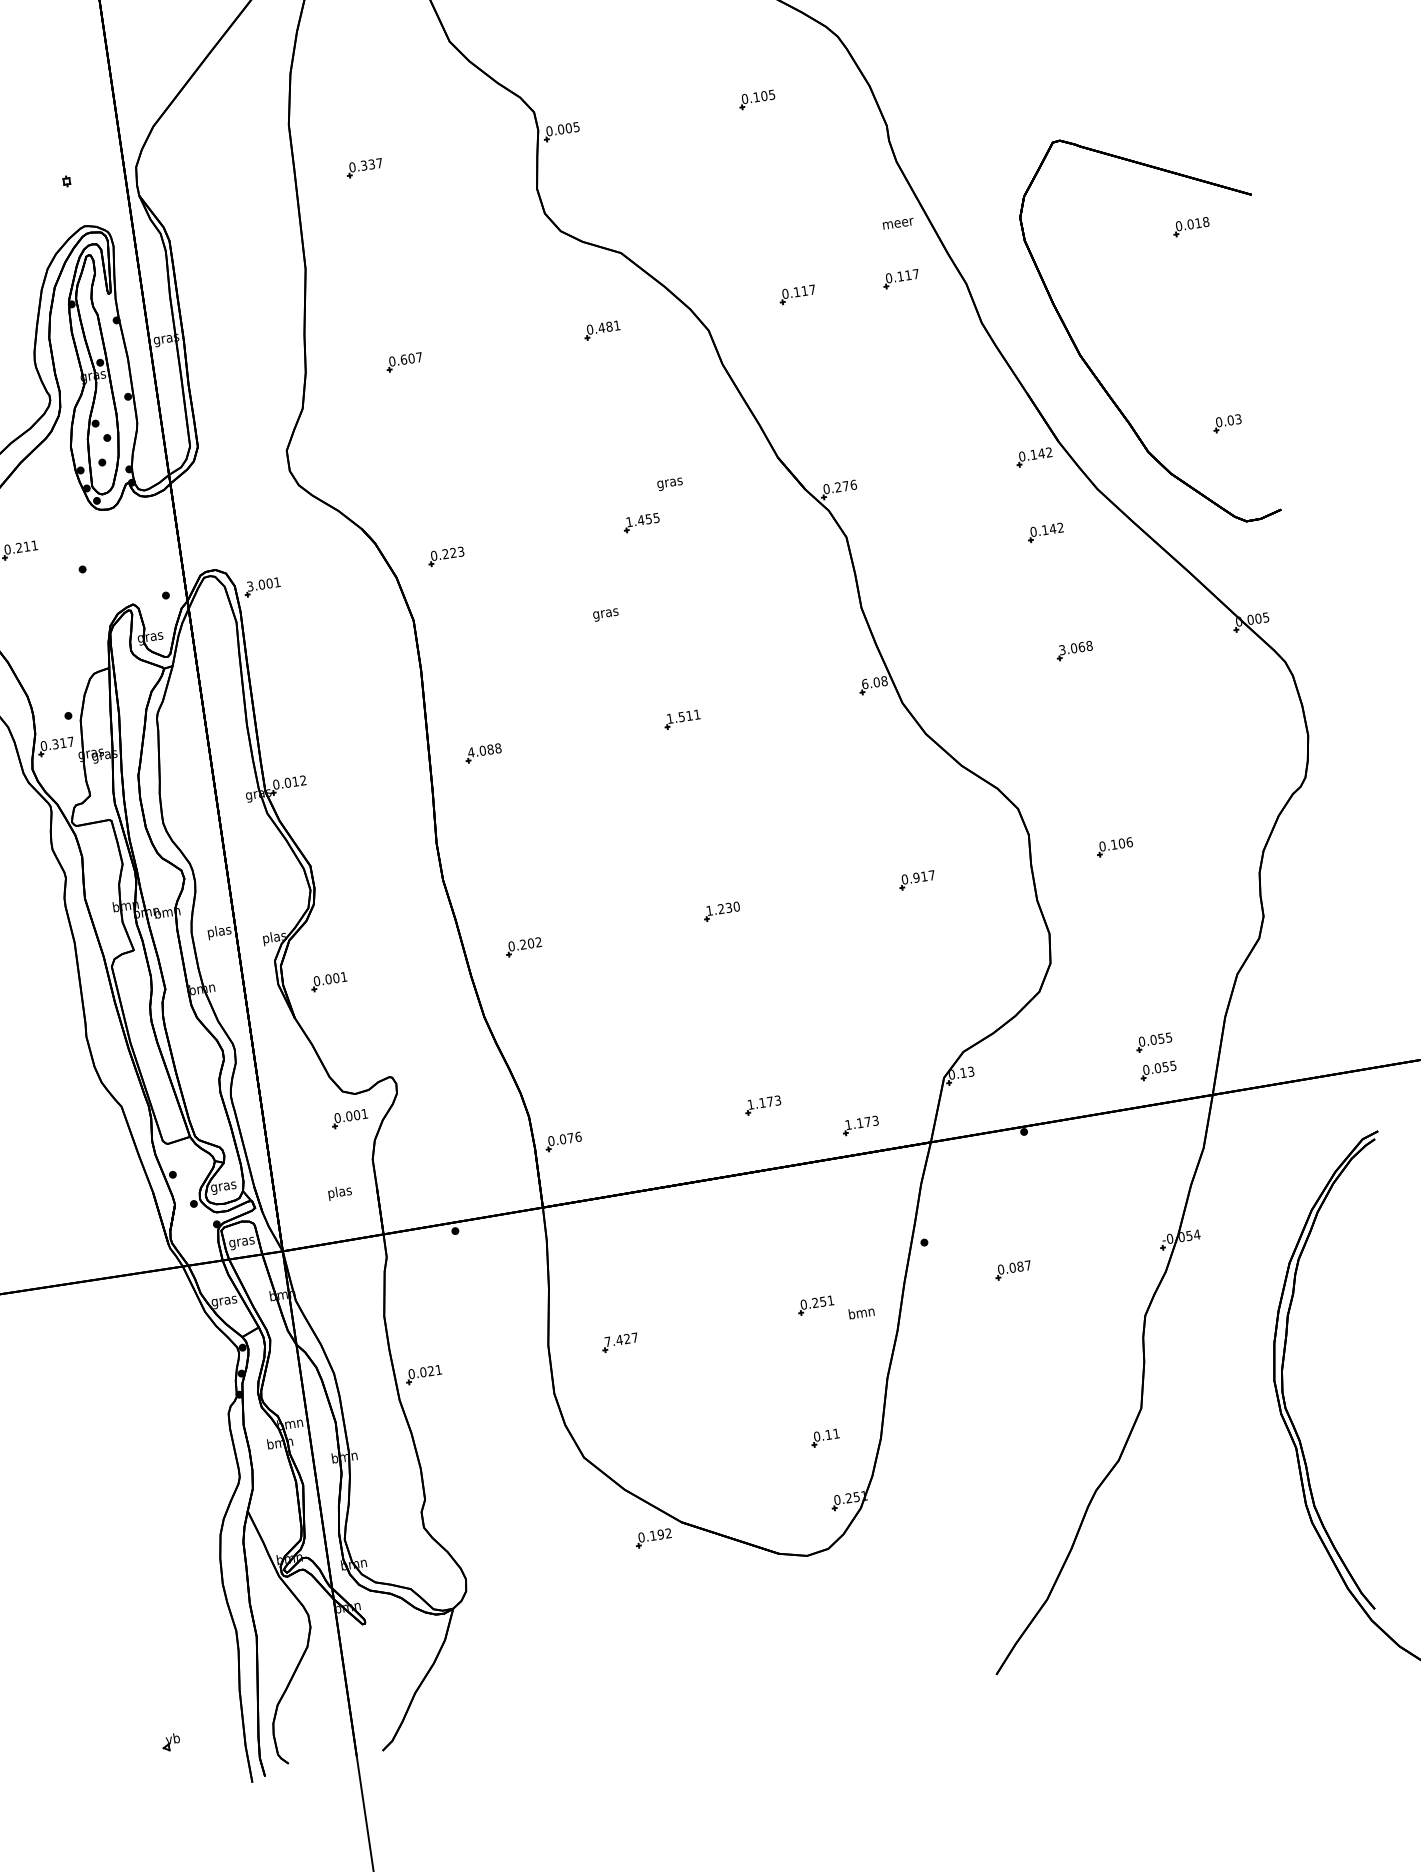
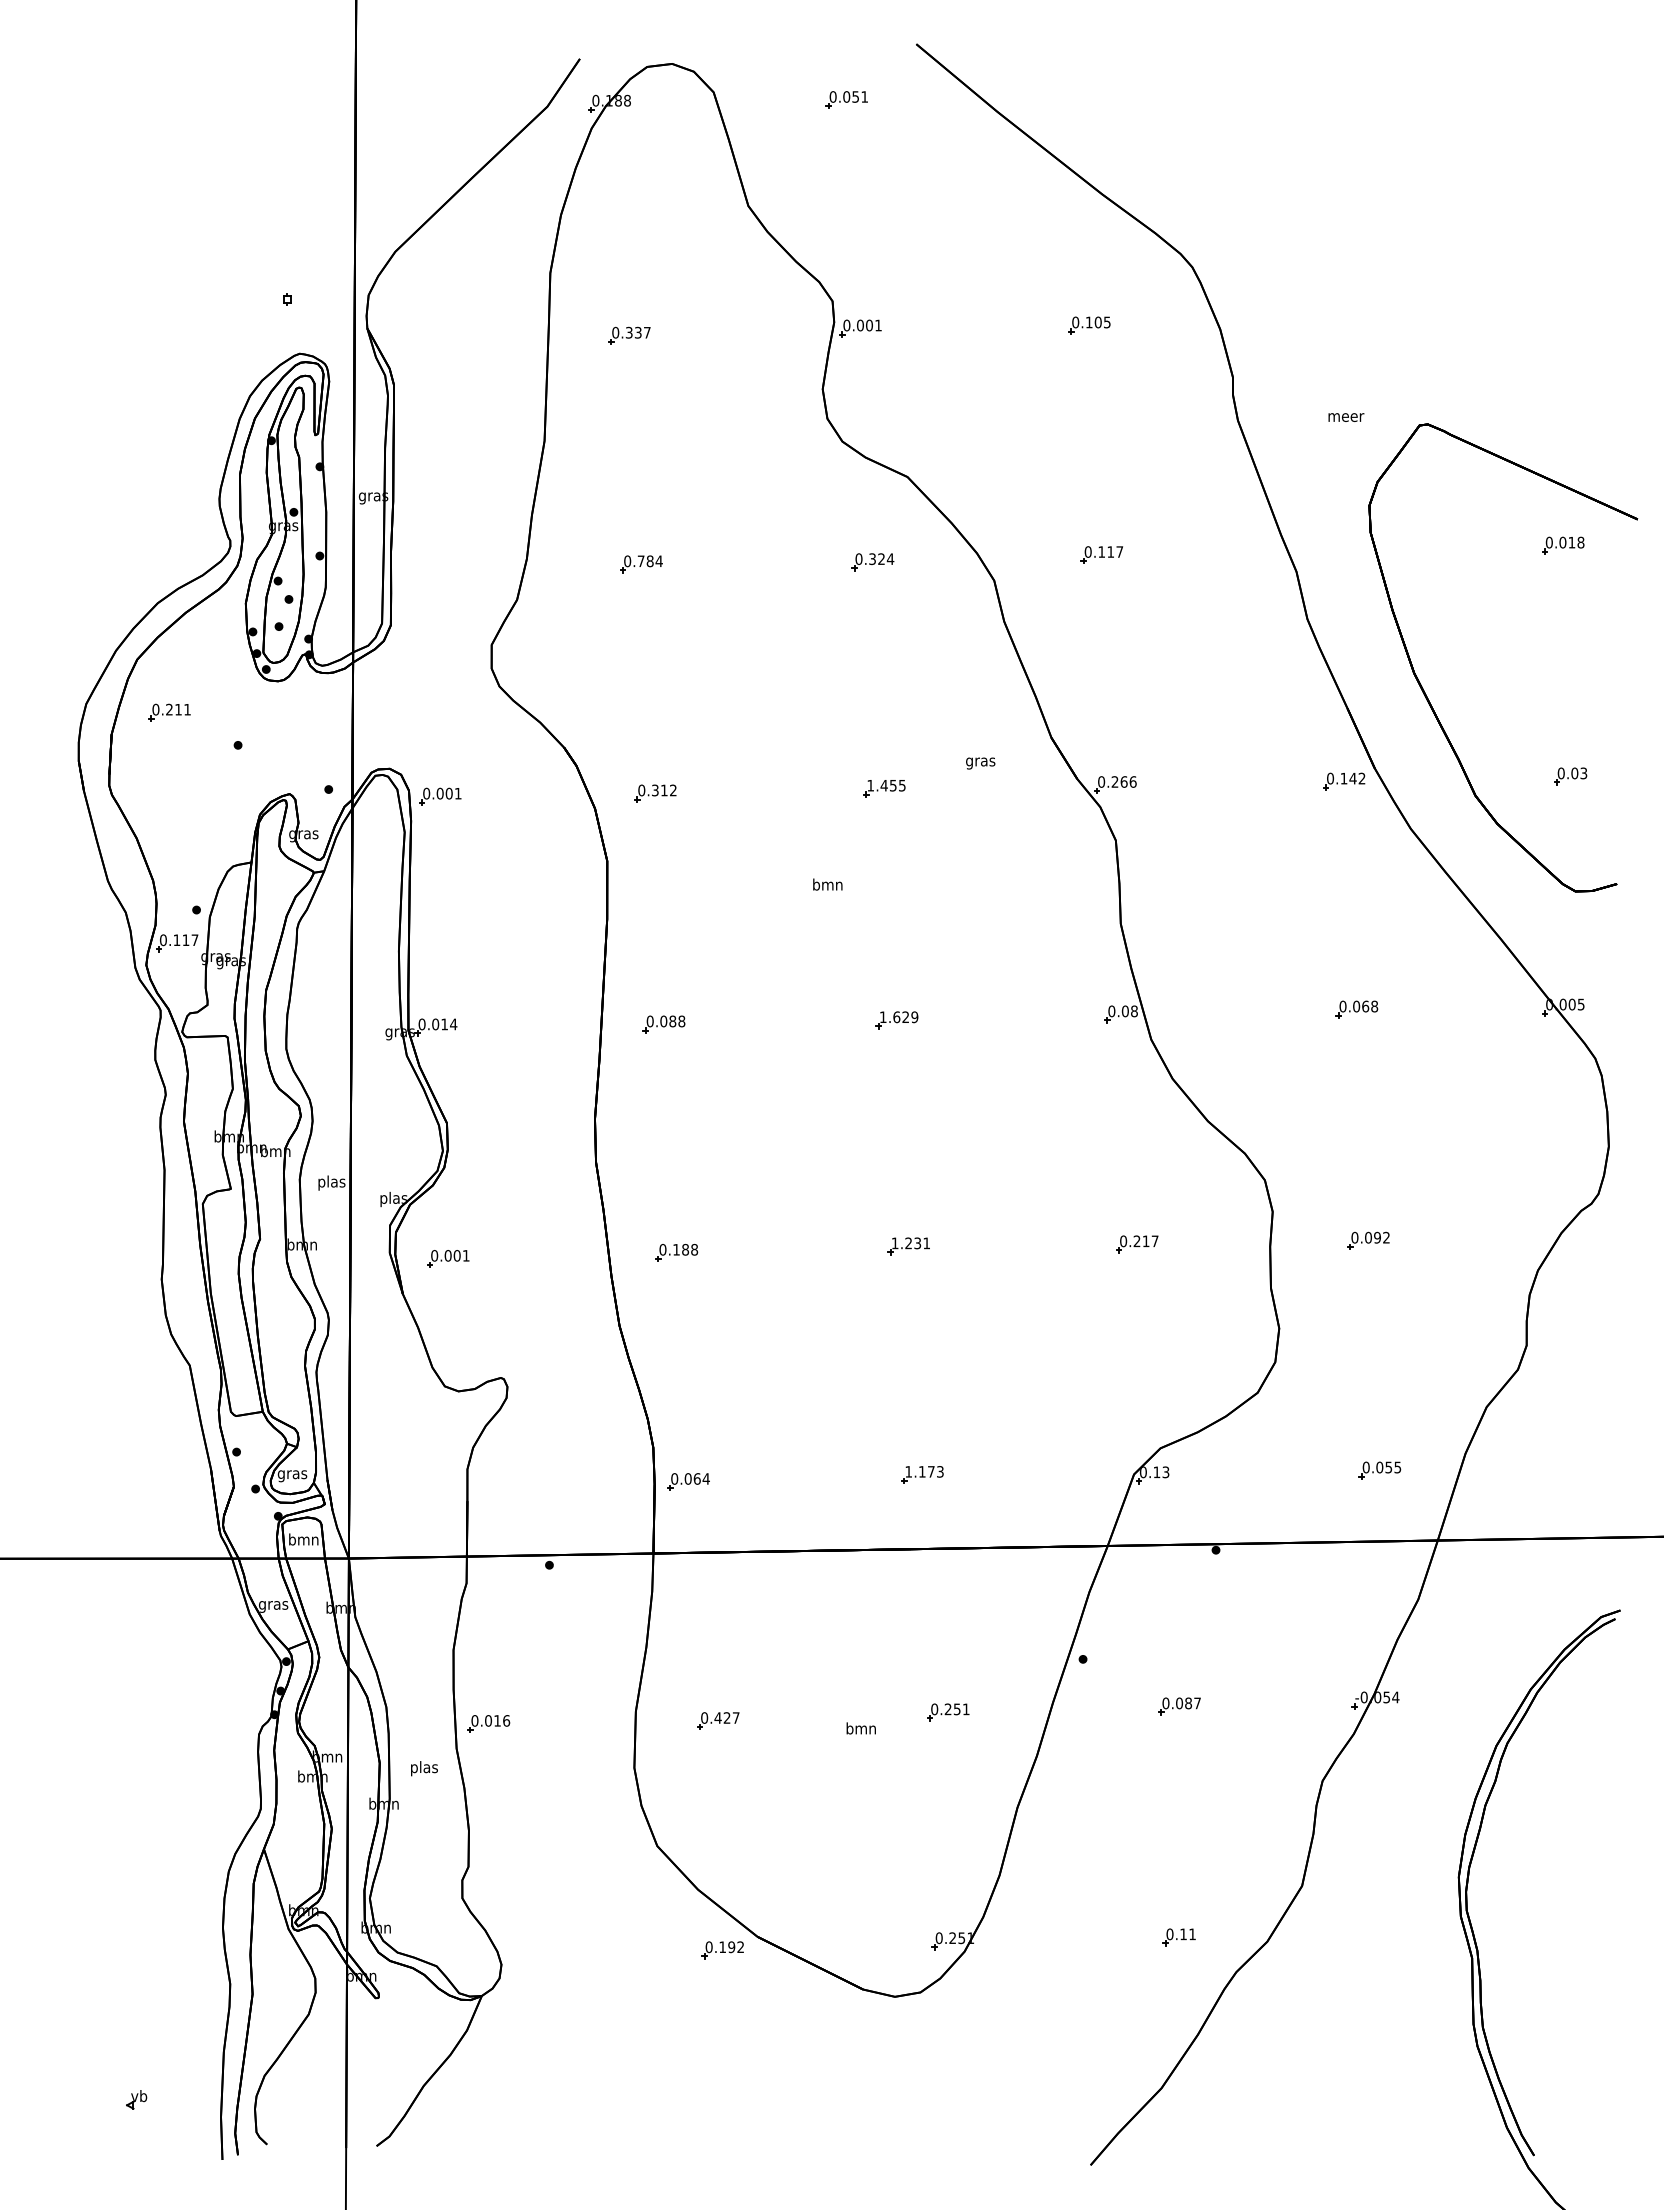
text: (576, 127) -> (878, 325), 0.005 -> 0.001
text: (898, 223) -> (1346, 417), moved
part: (900, 278) -> (1222, 554), removed
text: (609, 327) -> (881, 559), 0.481 -> 0.324
text: (411, 358) -> (649, 561), 0.607 -> 0.784
text: (669, 484) -> (980, 763), moved
text: (845, 485) -> (1123, 781), 0.276 -> 0.266
part: (1045, 532) -> (1344, 869), removed
text: (453, 552) -> (664, 790), 0.223 -> 0.312
text: (250, 586) -> (426, 793), 3.001 -> 0.001
text: (605, 613) -> (827, 885), gras -> bmn
text: (1062, 650) -> (1342, 1006), 3.068 -> 0.068
text: (864, 683) -> (1111, 1010), 6.08 -> 0.08
text: (689, 716) -> (905, 1017), 1.511 -> 1.629
text: (55, 744) -> (176, 940), 0.317 -> 0.117
text: (470, 752) -> (649, 1021), 4.088 -> 0.088
text: (303, 780) -> (453, 1024), 0.012 -> 0.014
text: (1121, 843) -> (1377, 1237), 0.106 -> 0.092
text: (916, 877) -> (1136, 1241), 0.917 -> 0.217
text: (736, 906) -> (926, 1243), 1.230 -> 1.231
text: (530, 943) -> (685, 1249), 0.202 -> 0.188
part: (1158, 1070) -> (1379, 1503), removed
part: (349, 1118) -> (448, 1418), removed
part: (860, 1125) -> (1030, 1514), removed
text: (574, 1137) -> (701, 1478), 0.076 -> 0.064
text: (340, 1192) -> (424, 1768), moved
text: (241, 1241) -> (303, 1540), gras -> bmn
text: (860, 1312) -> (860, 1728), moved
text: (607, 1341) -> (704, 1717), 7.427 -> 0.427
text: (435, 1370) -> (502, 1720), 0.021 -> 0.016
part: (824, 1438) -> (1178, 1937), moved

